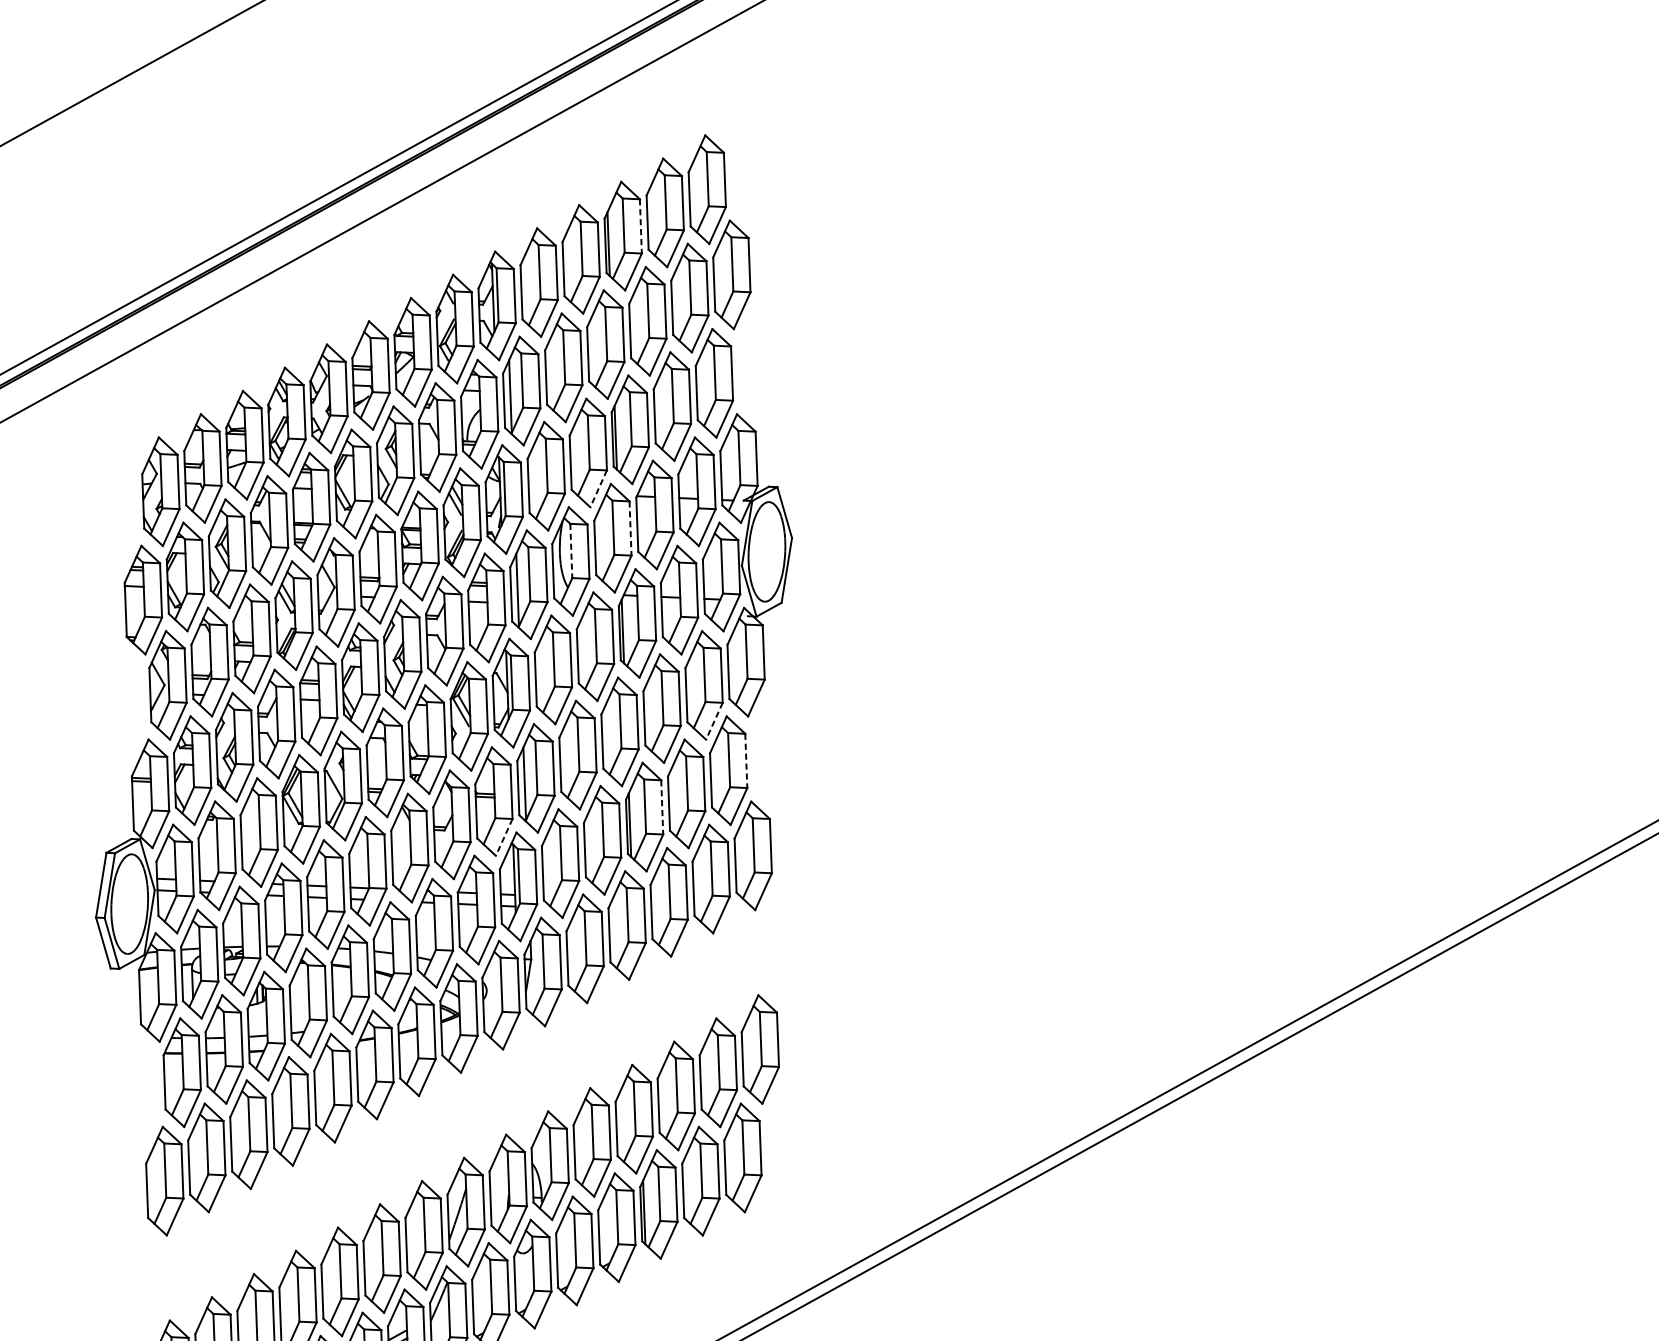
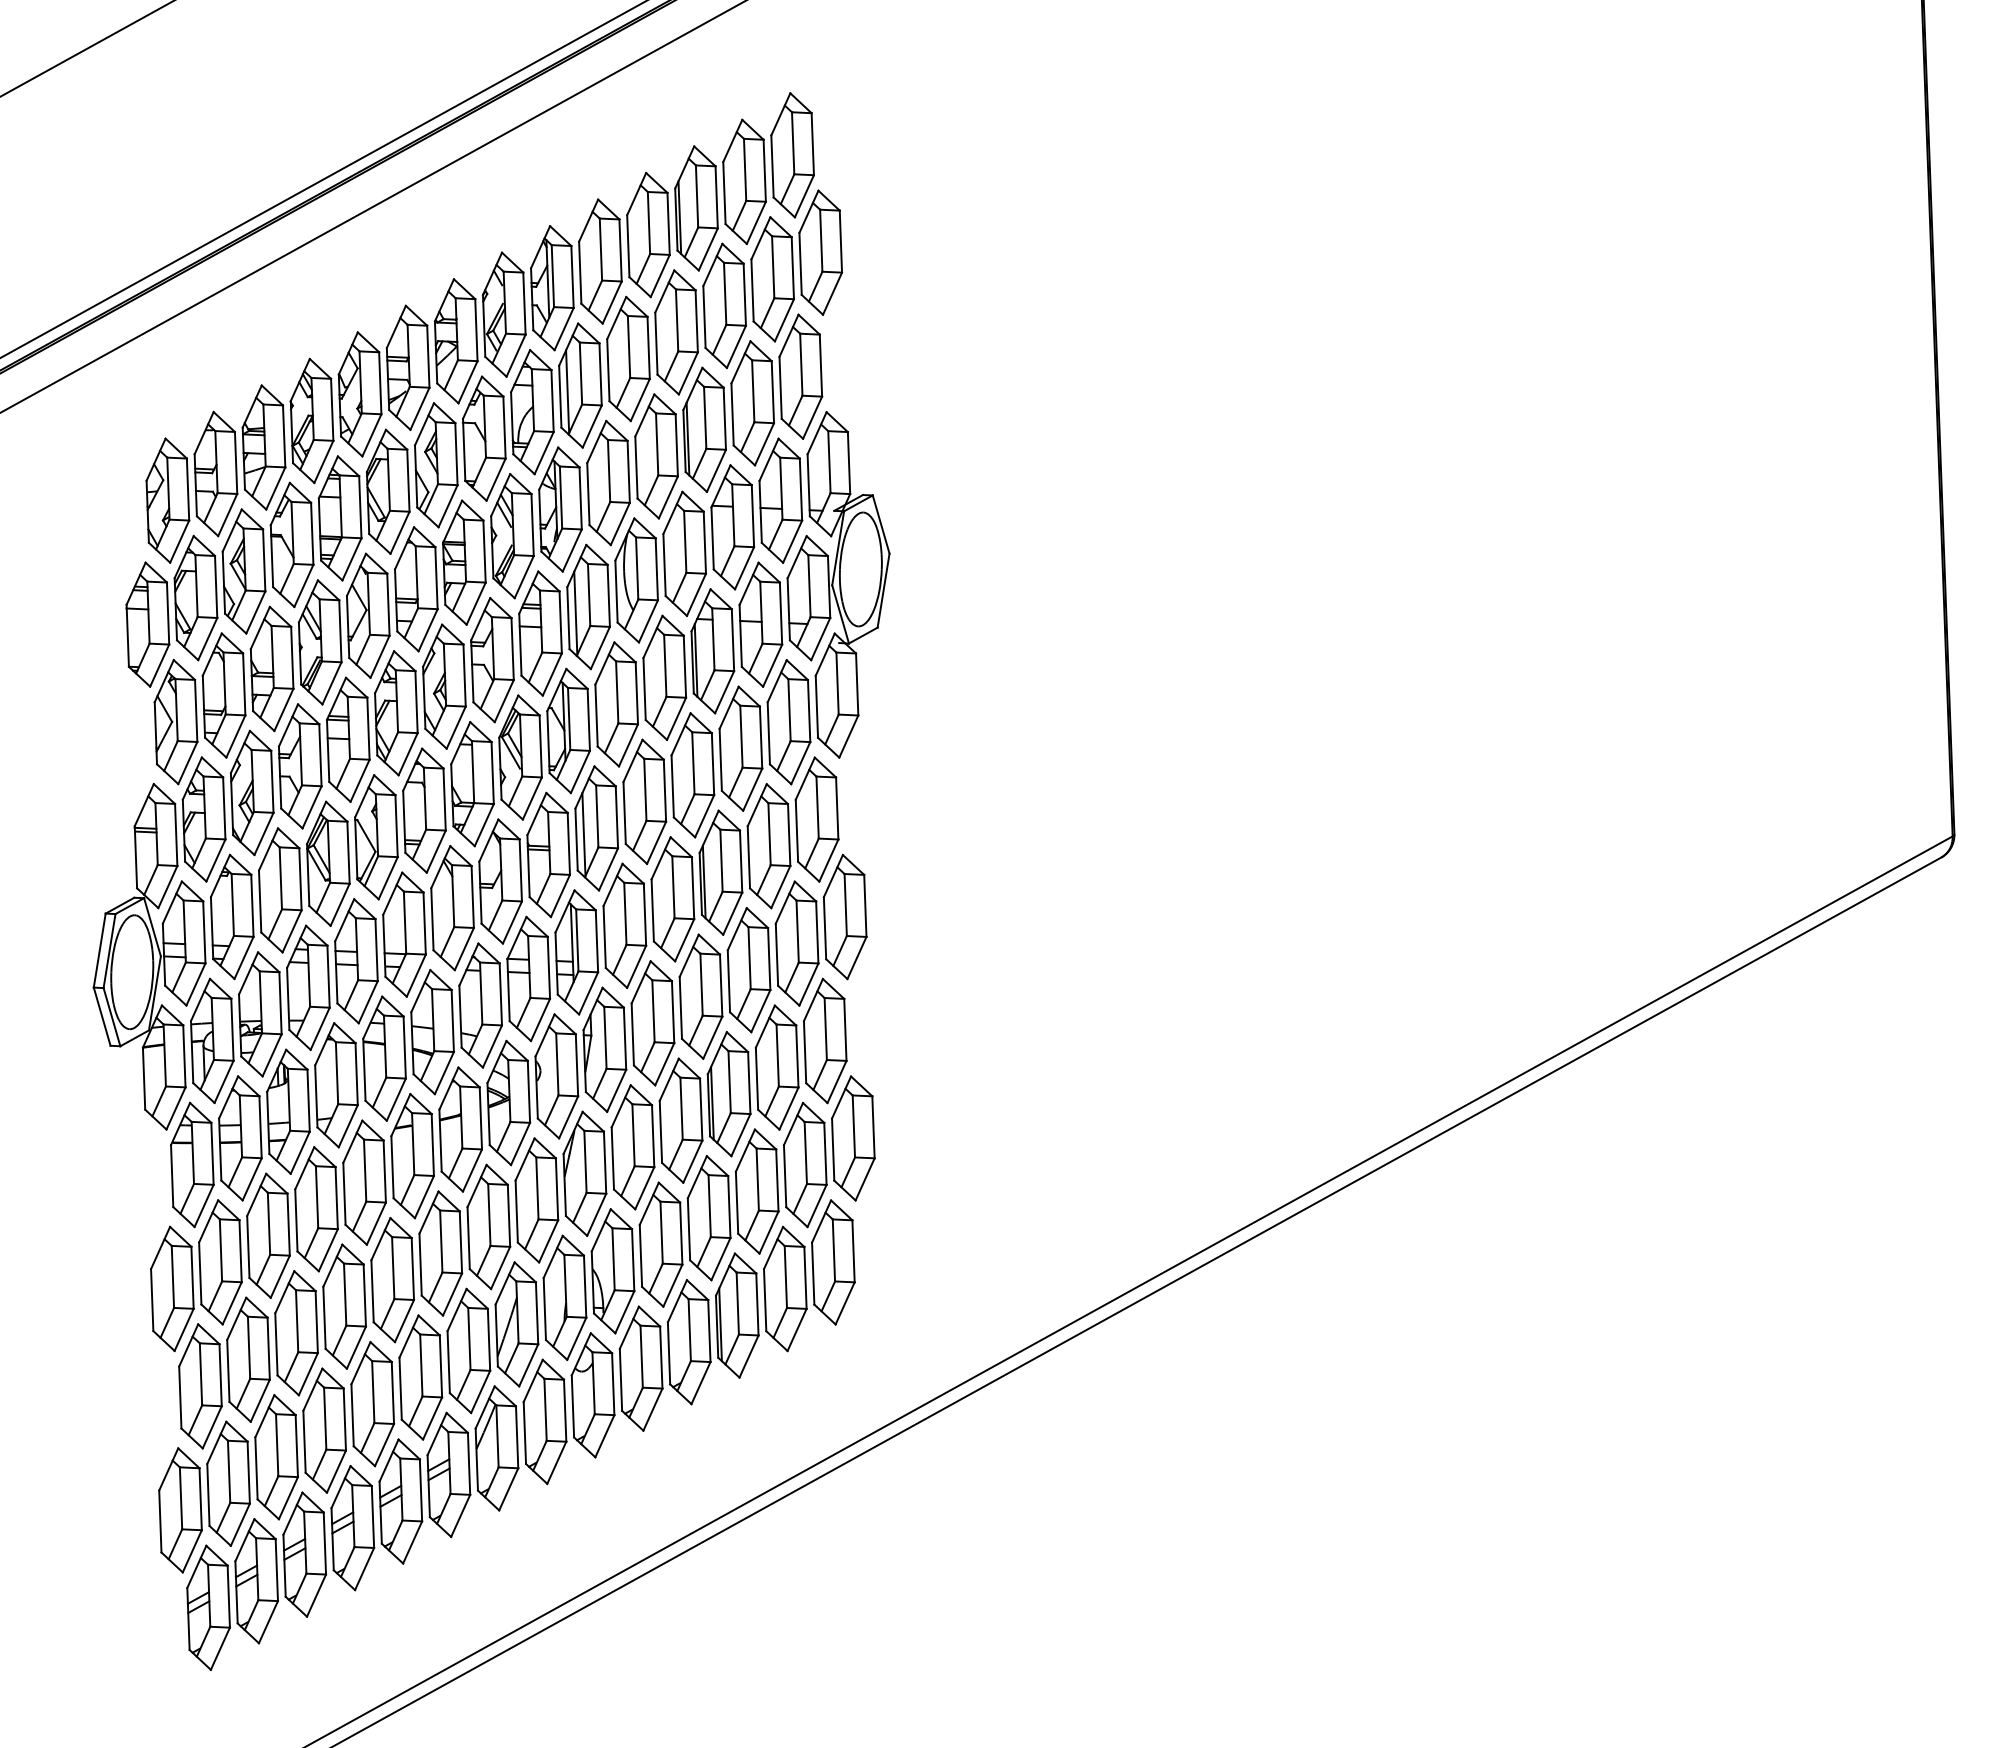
line: (640, 226) -> (716, 197), dashed -> solid
line: (598, 488) -> (668, 497), dashed -> solid
line: (630, 529) -> (704, 543), dashed -> solid
line: (571, 551) -> (637, 568), dashed -> solid
line: (714, 721) -> (800, 763), dashed -> solid
line: (746, 760) -> (837, 808), dashed -> solid
line: (662, 808) -> (741, 862), dashed -> solid
line: (504, 837) -> (560, 896), dashed -> solid
part: (462, 1115) -> (512, 1213), added

